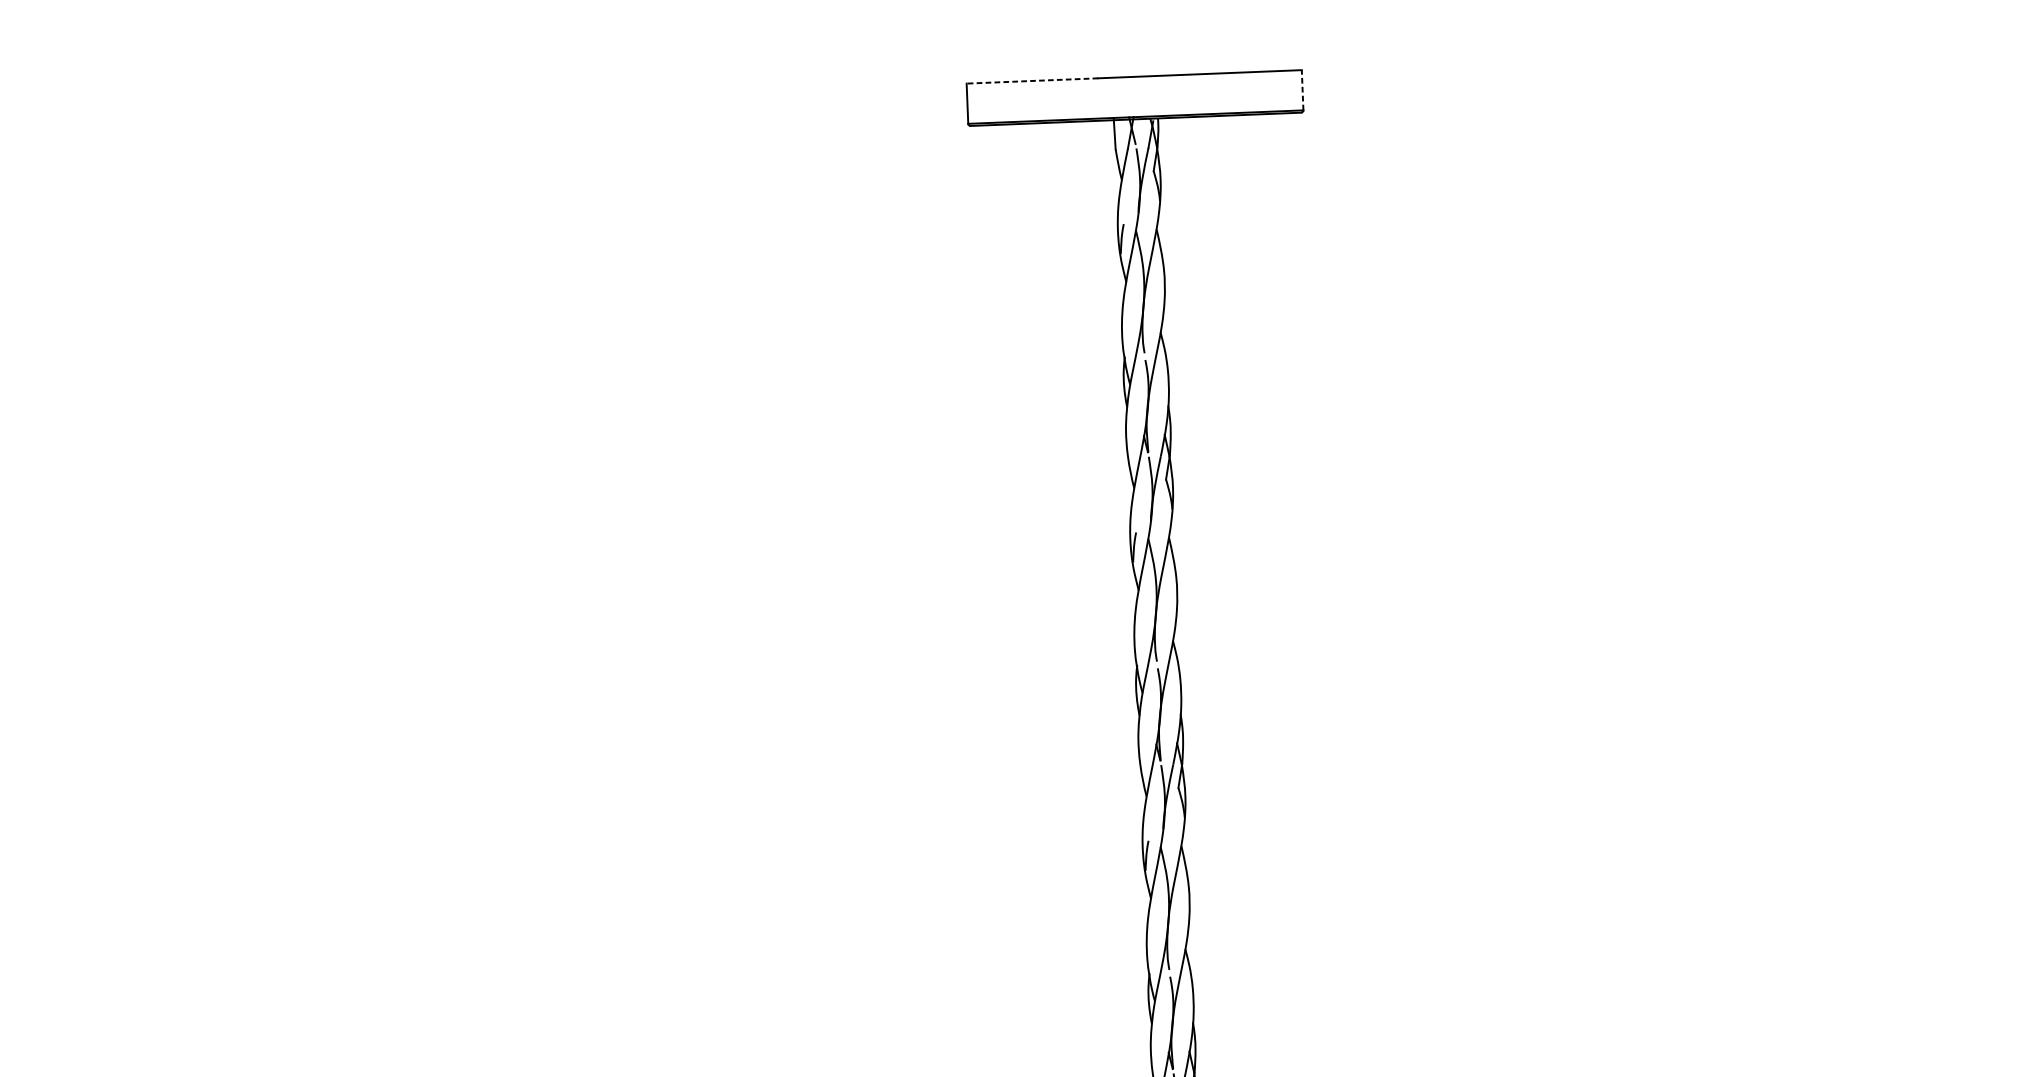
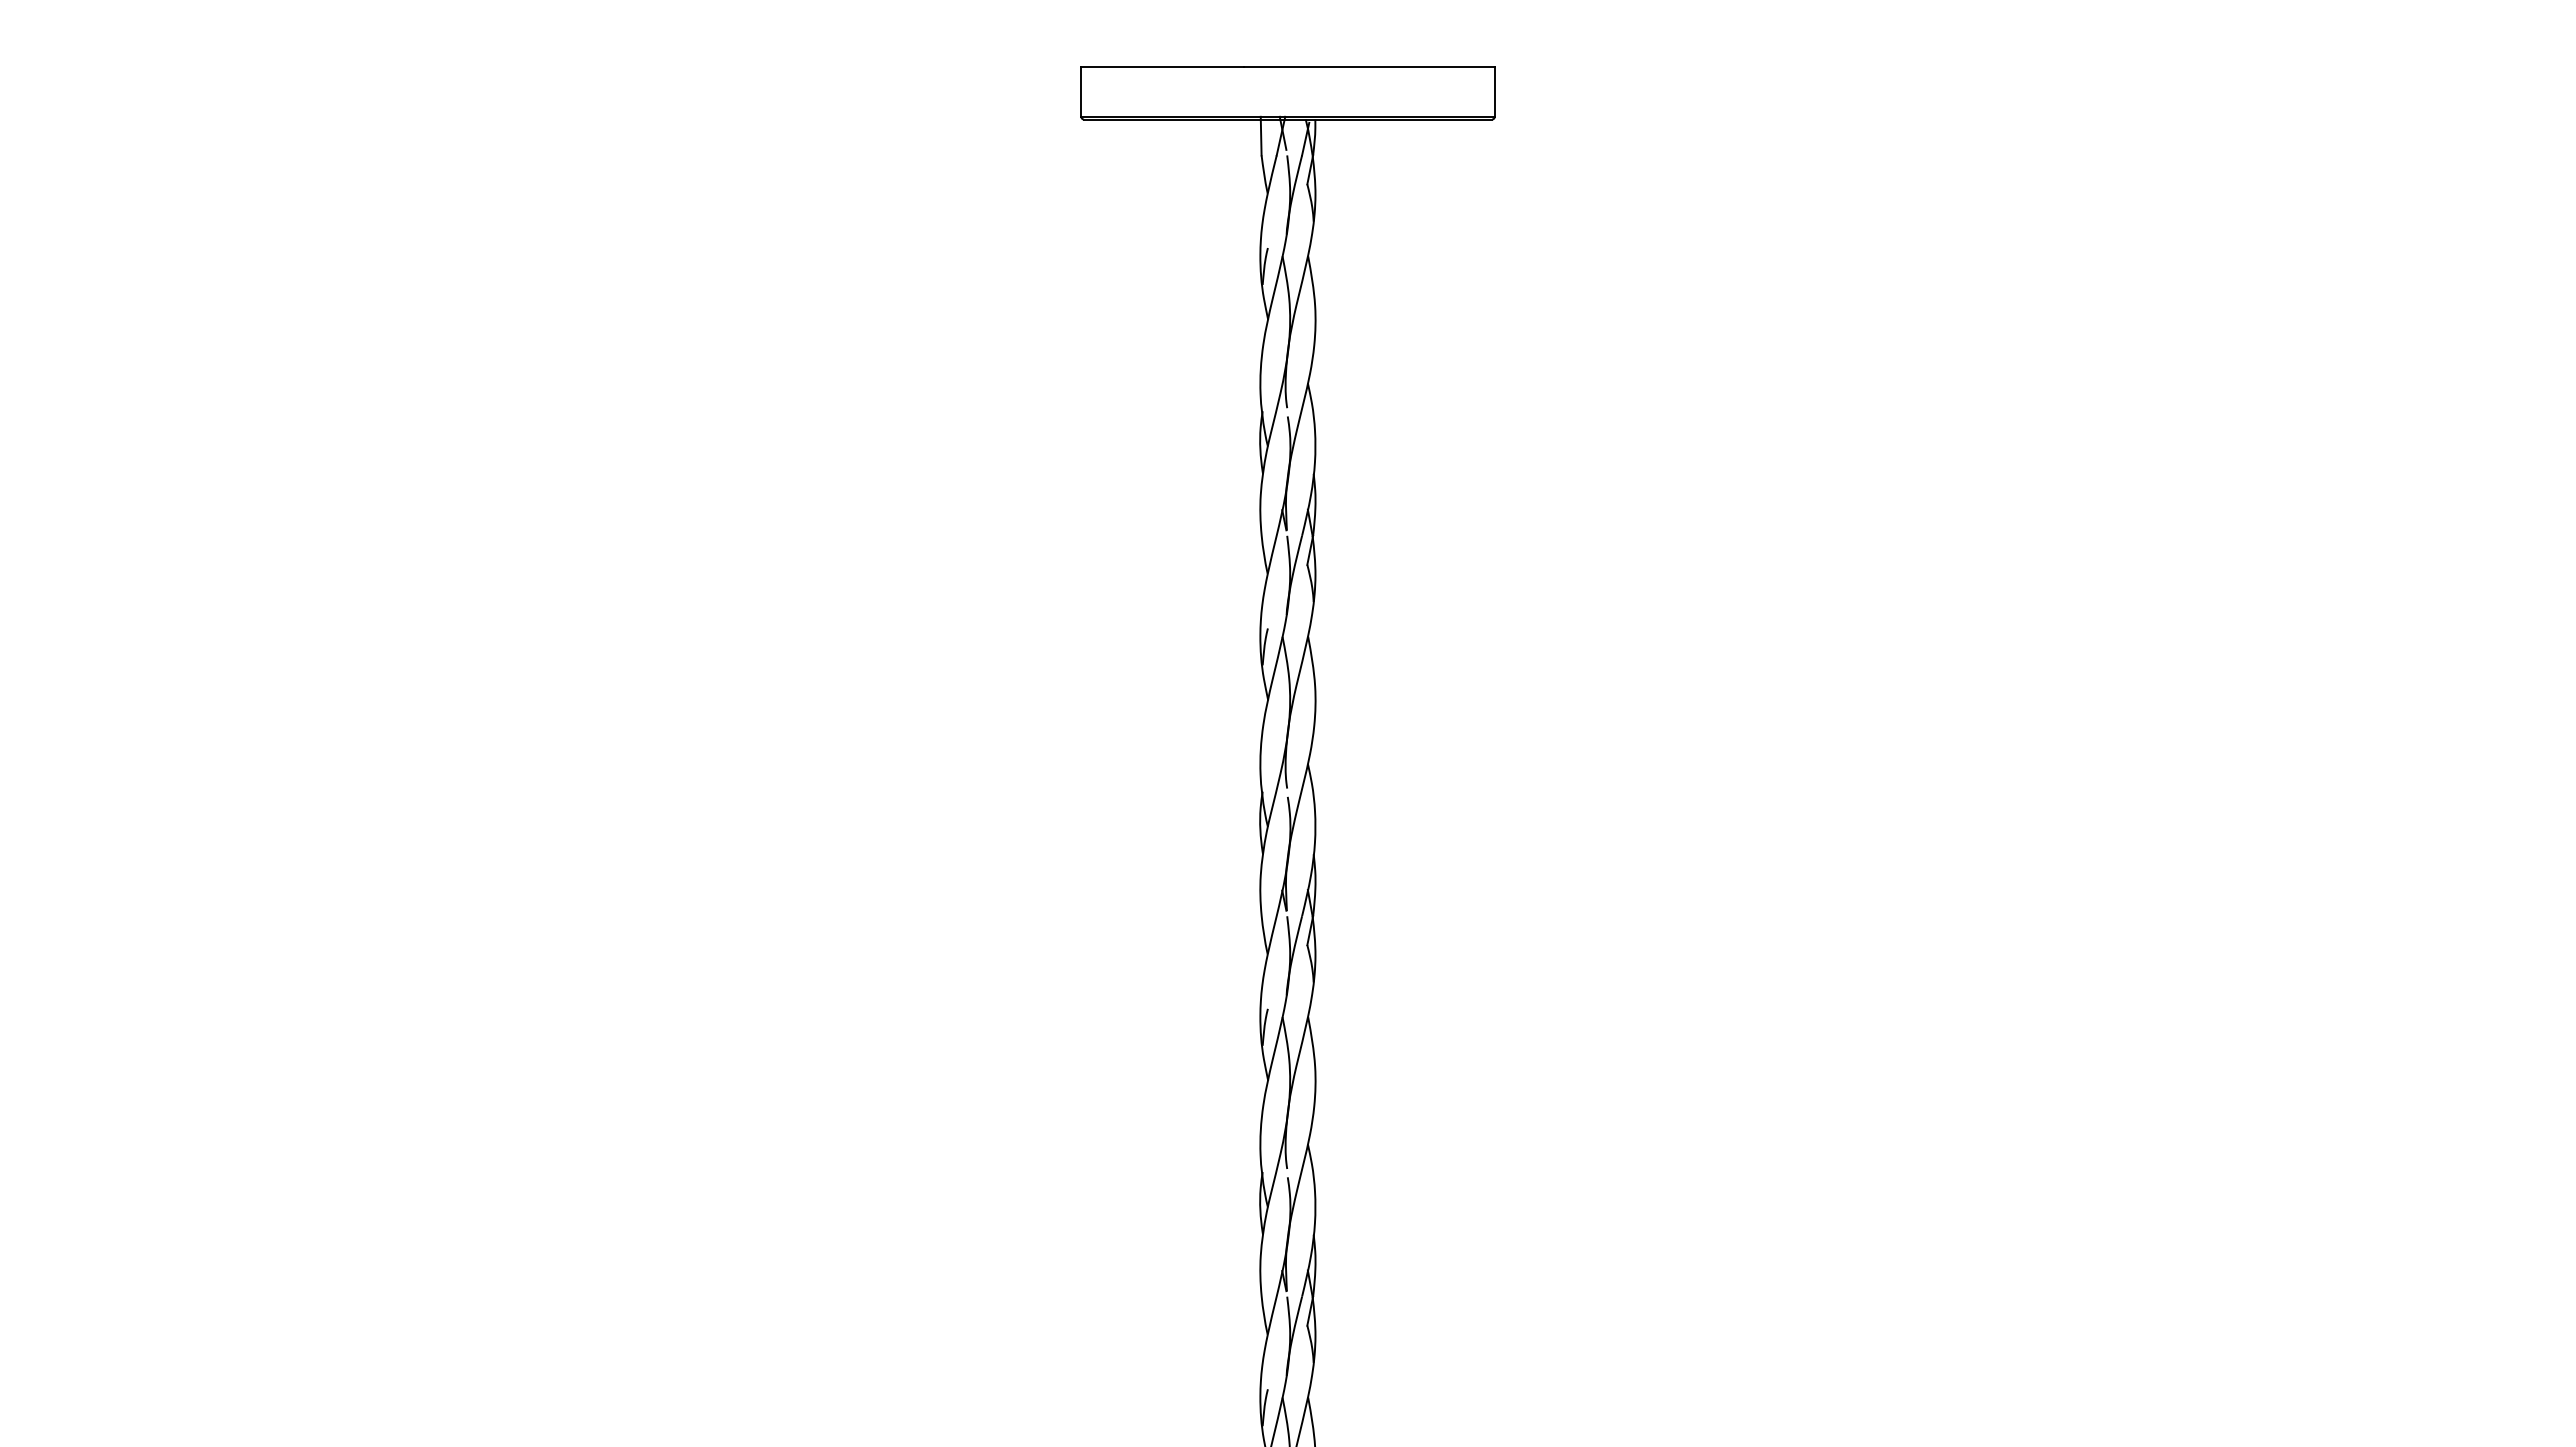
line: (1031, 81) -> (1161, 67), dashed -> solid
line: (1302, 90) -> (1494, 92), dashed -> solid

